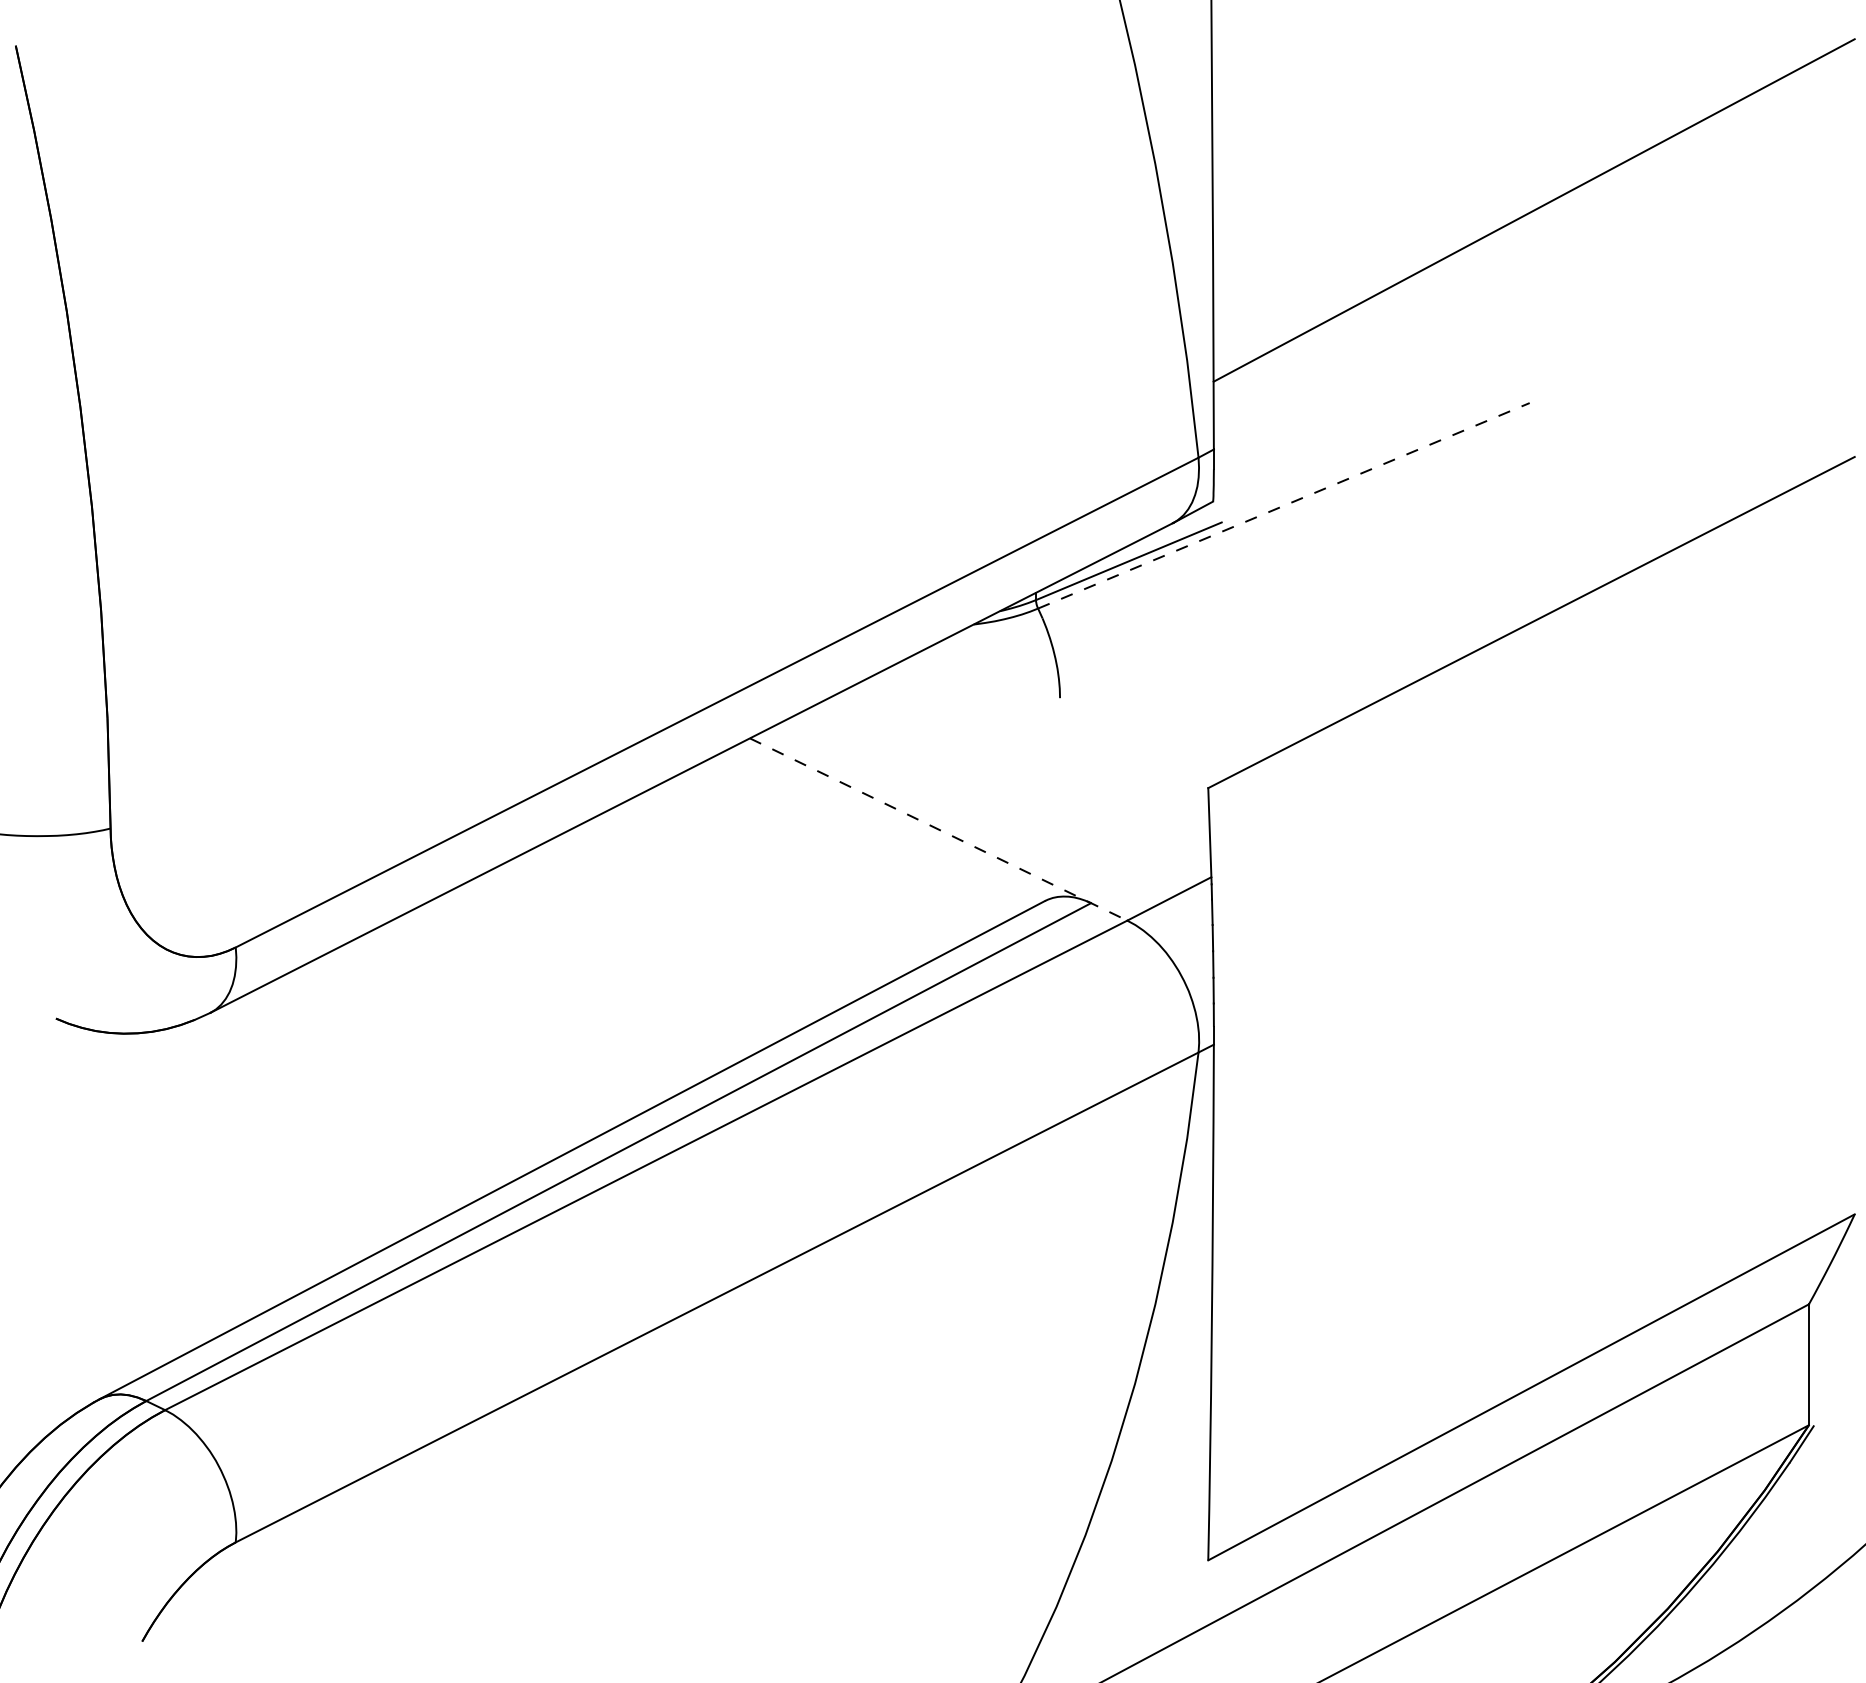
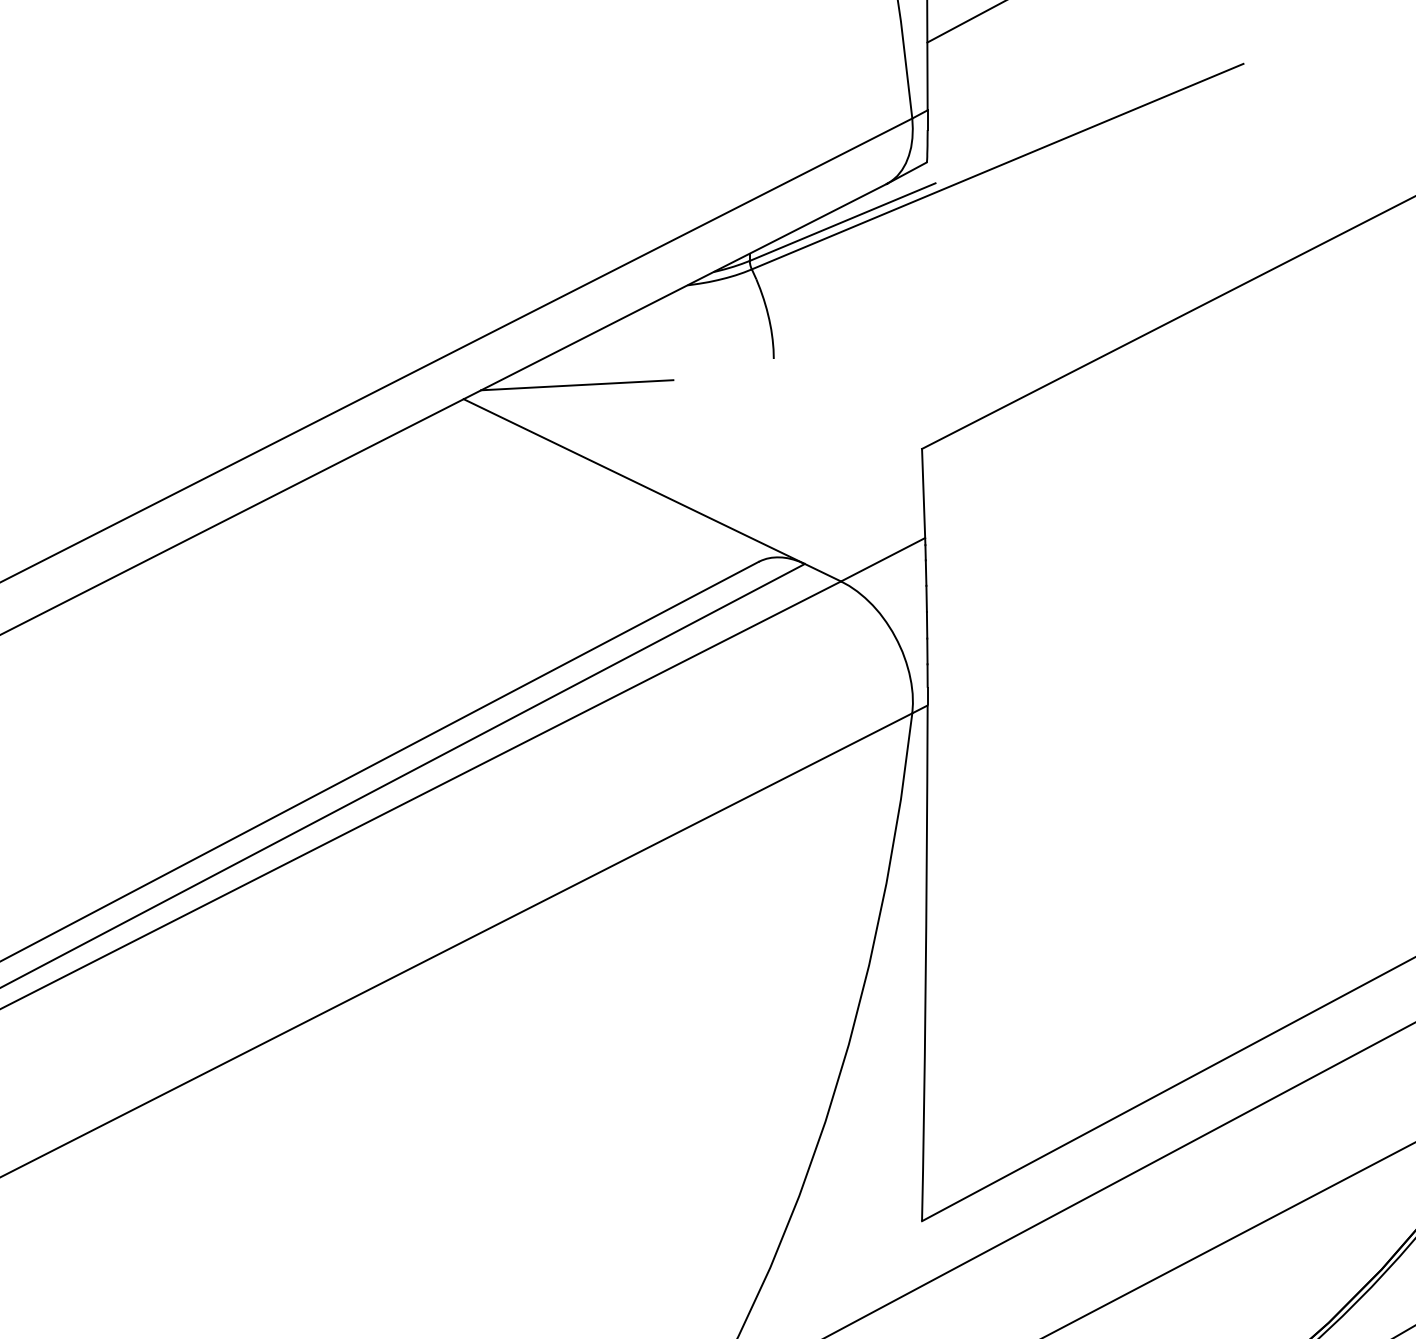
line: (1284, 505) -> (998, 166), dashed -> solid
line: (863, 724) -> (577, 385), added
line: (938, 829) -> (652, 490), dashed -> solid

